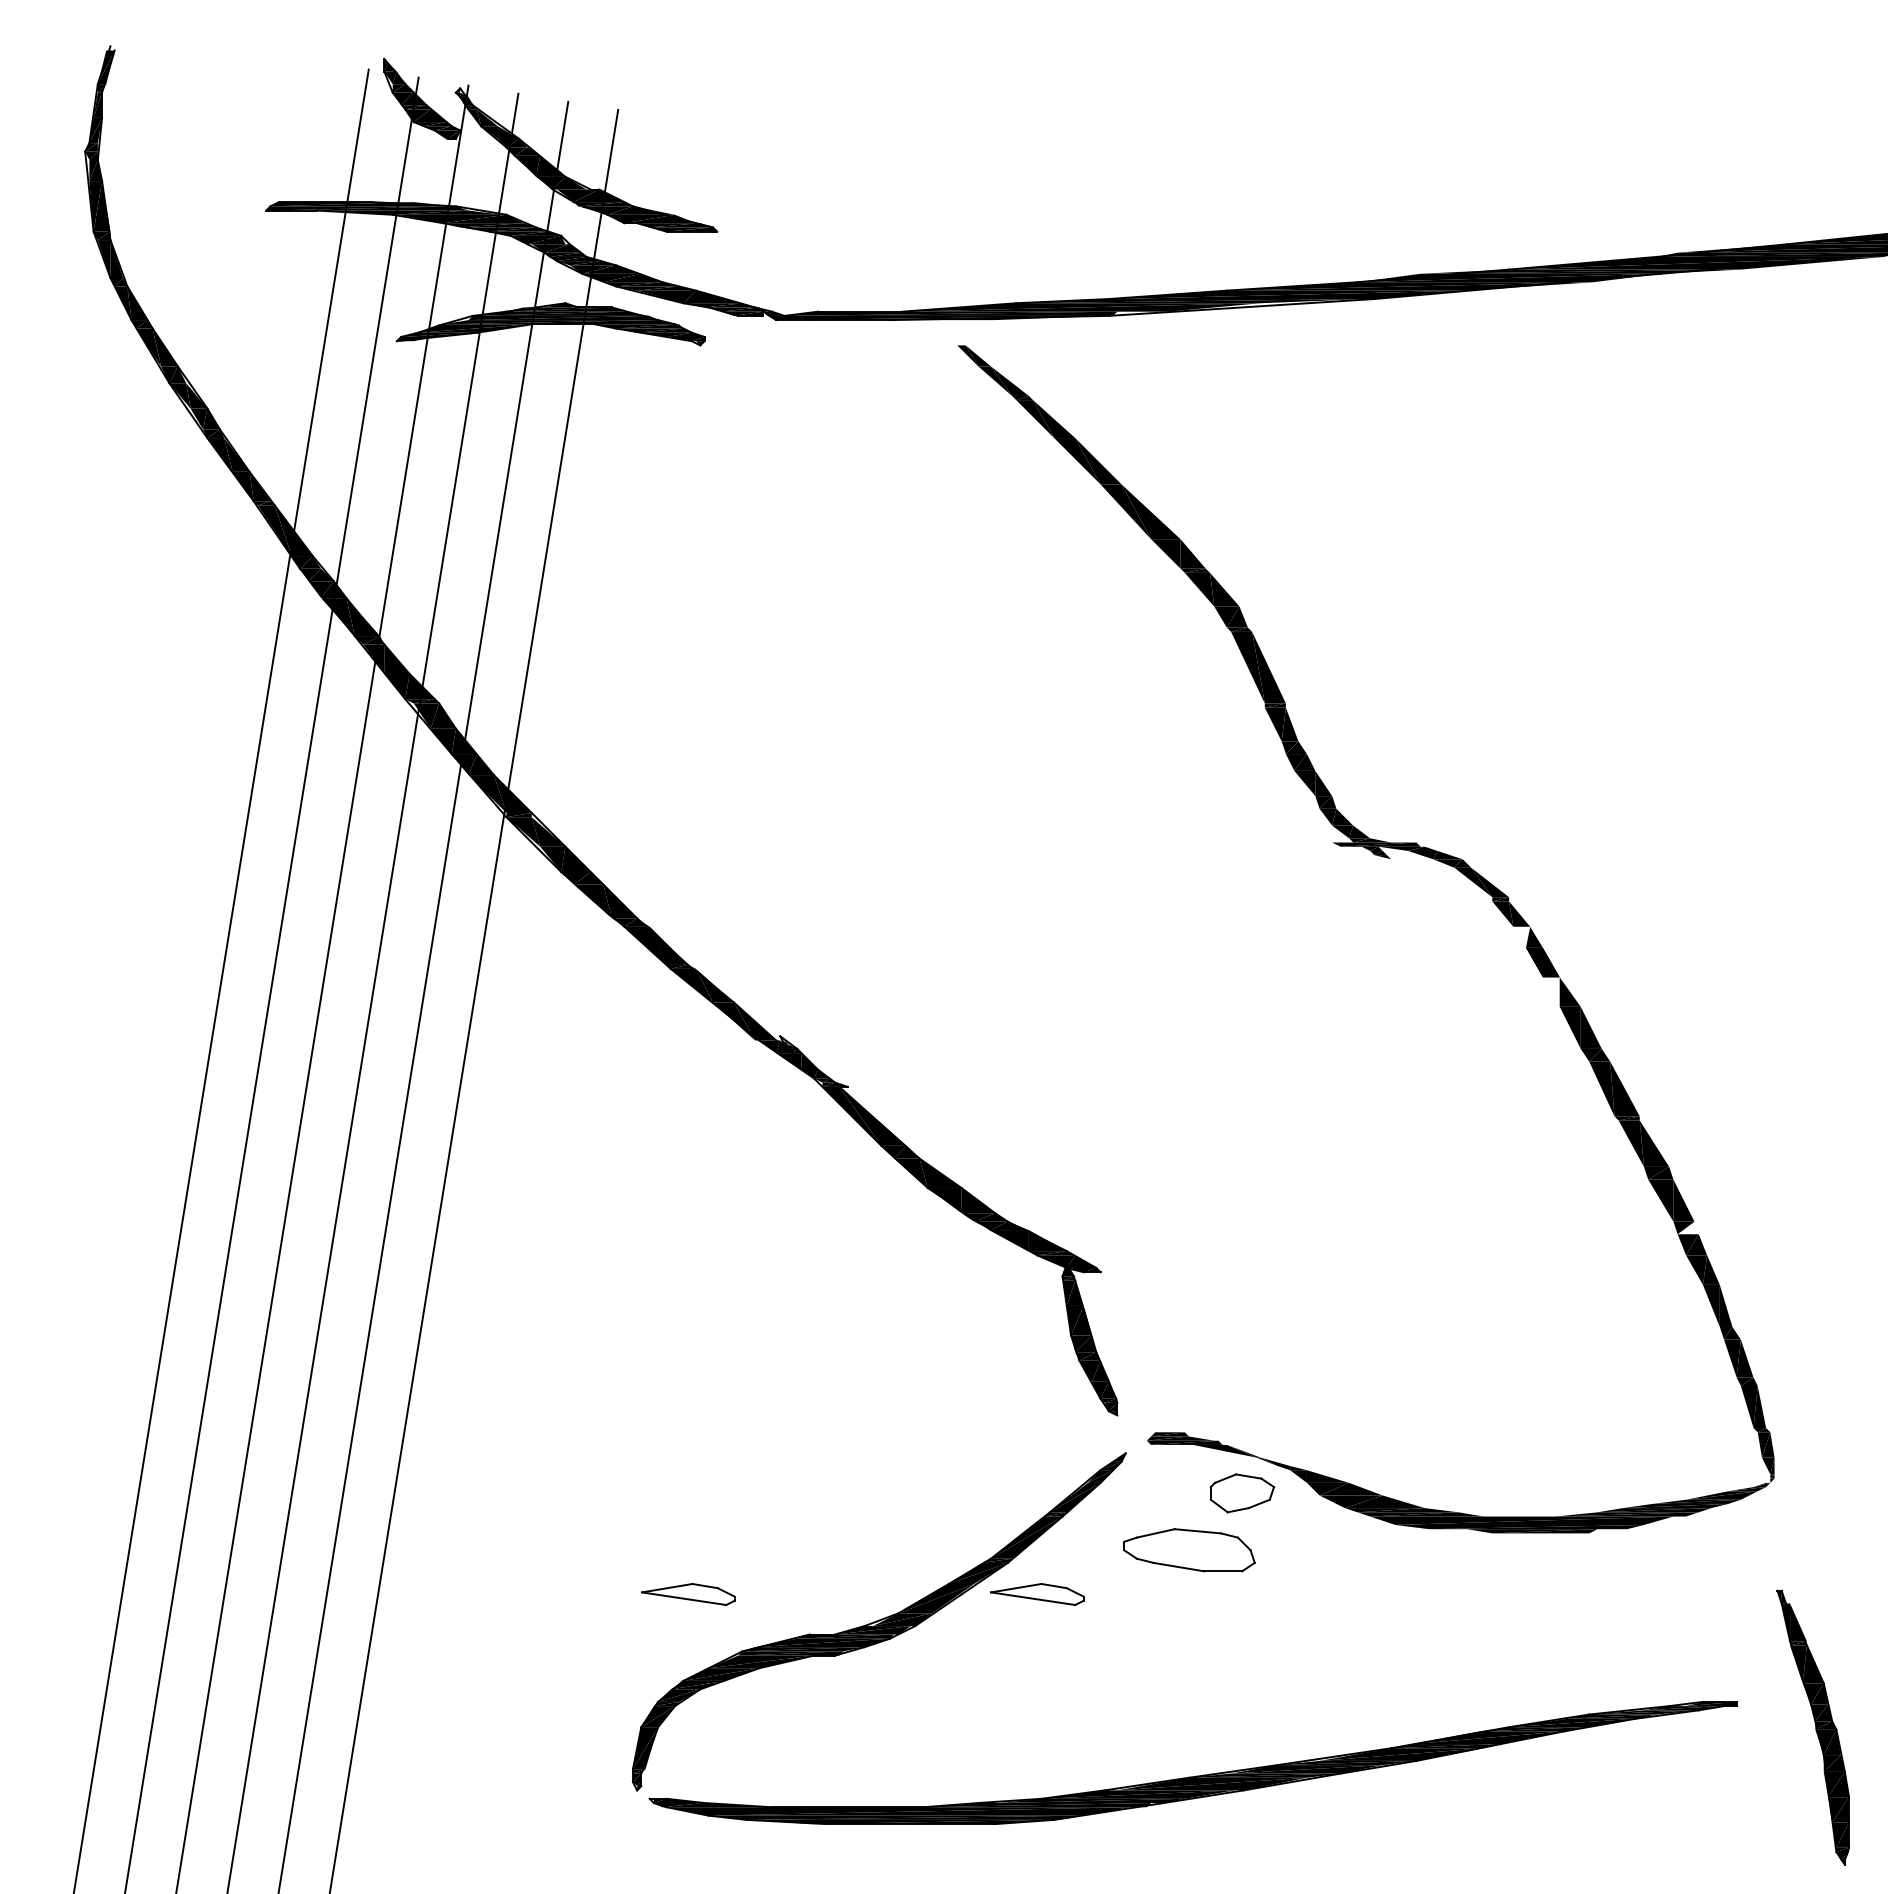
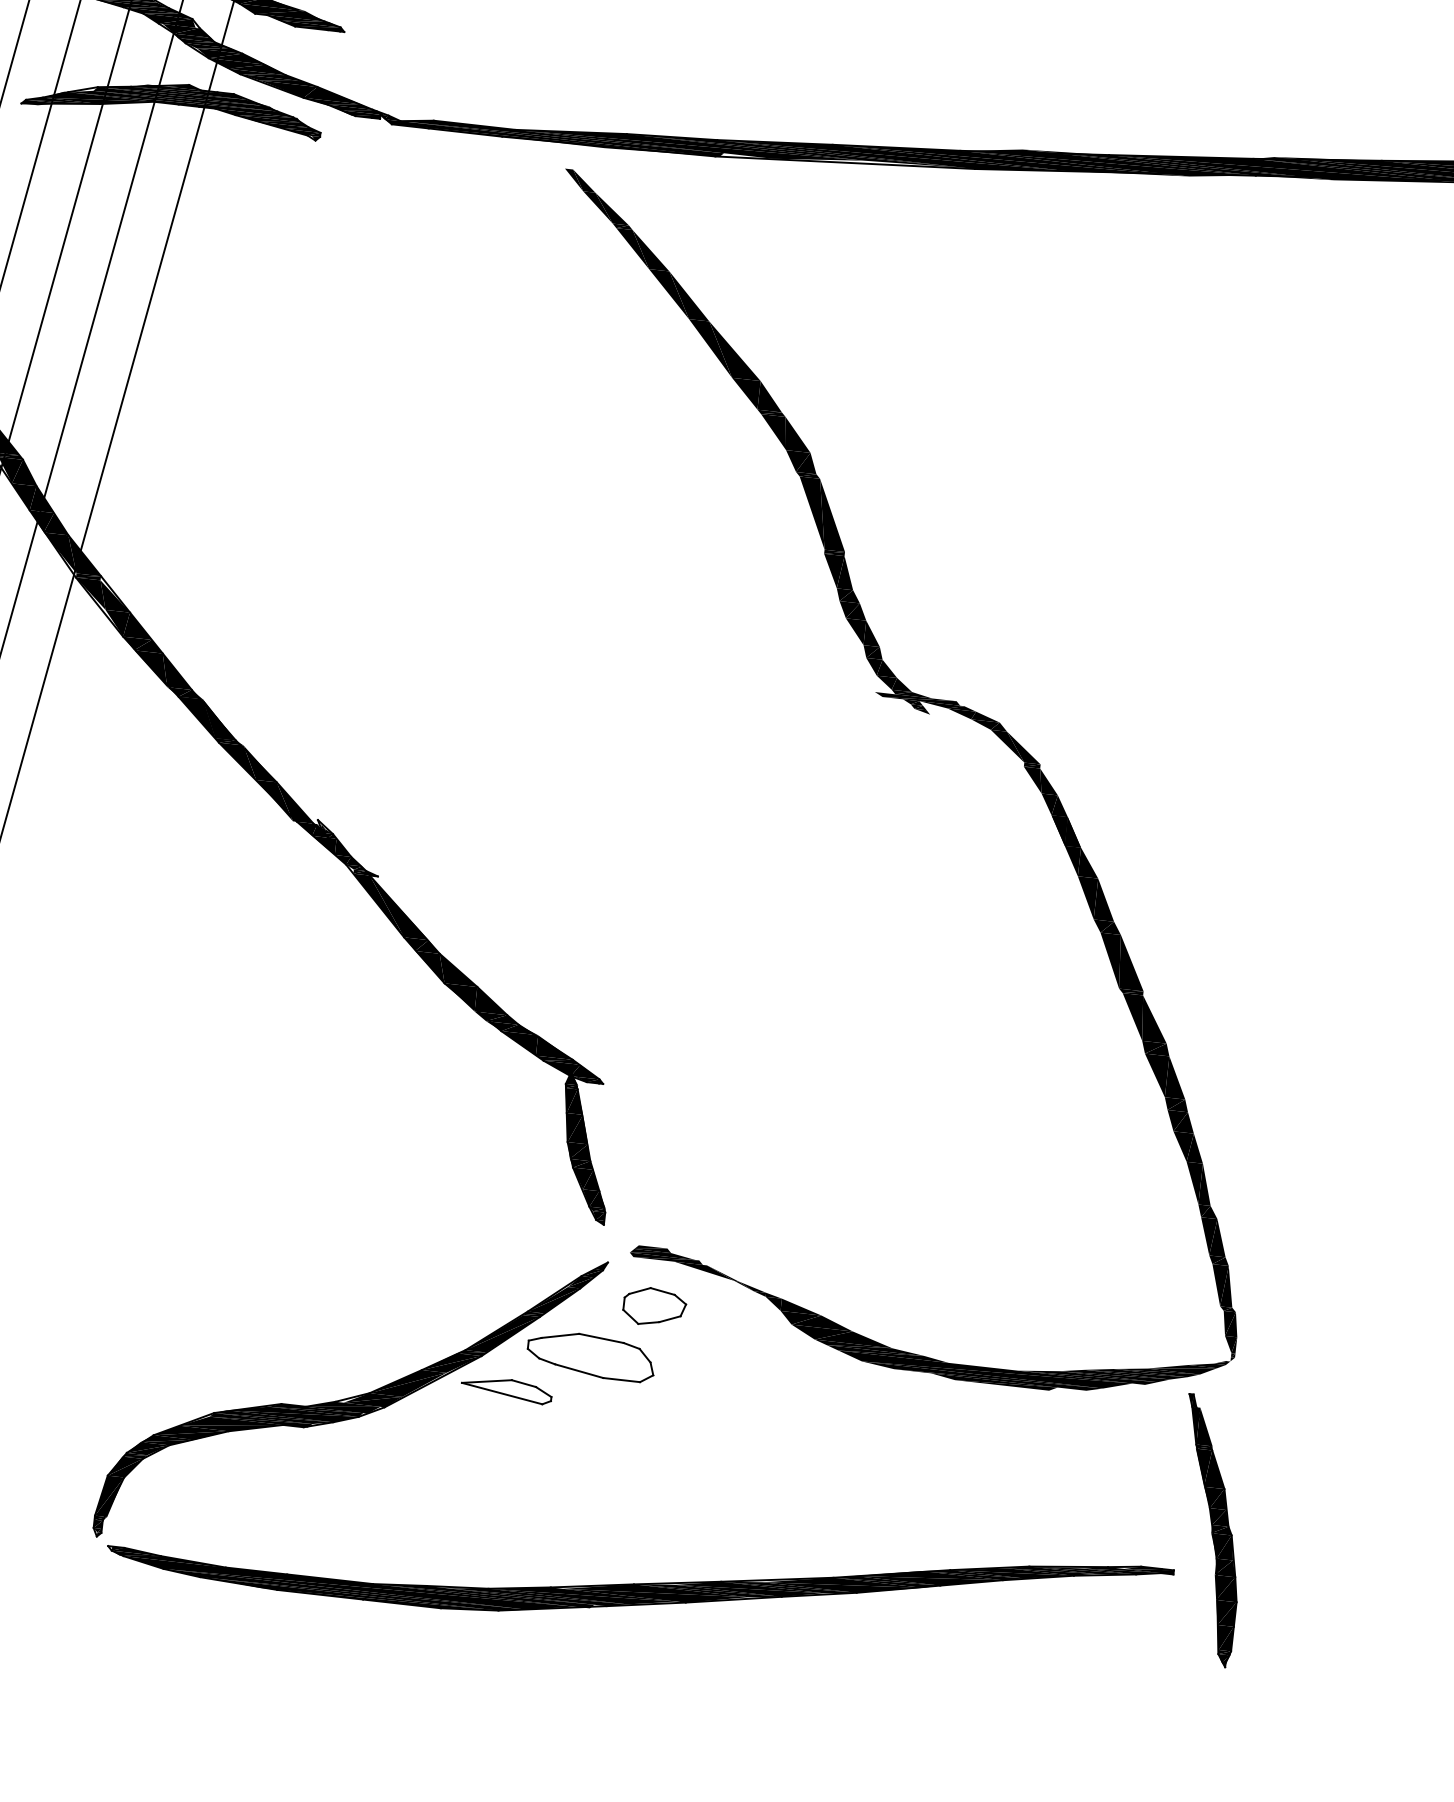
fill: (1521, 936) -> (1048, 803), added
fill: (1550, 991) -> (1070, 860), added
fill: (1687, 1227) -> (1177, 1104), added
part: (1242, 1493) -> (654, 1307), moved
part: (1189, 1550) -> (591, 1356), moved
part: (688, 1594) -> (168, 1351), removed
part: (1813, 1727) -> (1209, 1530), moved

